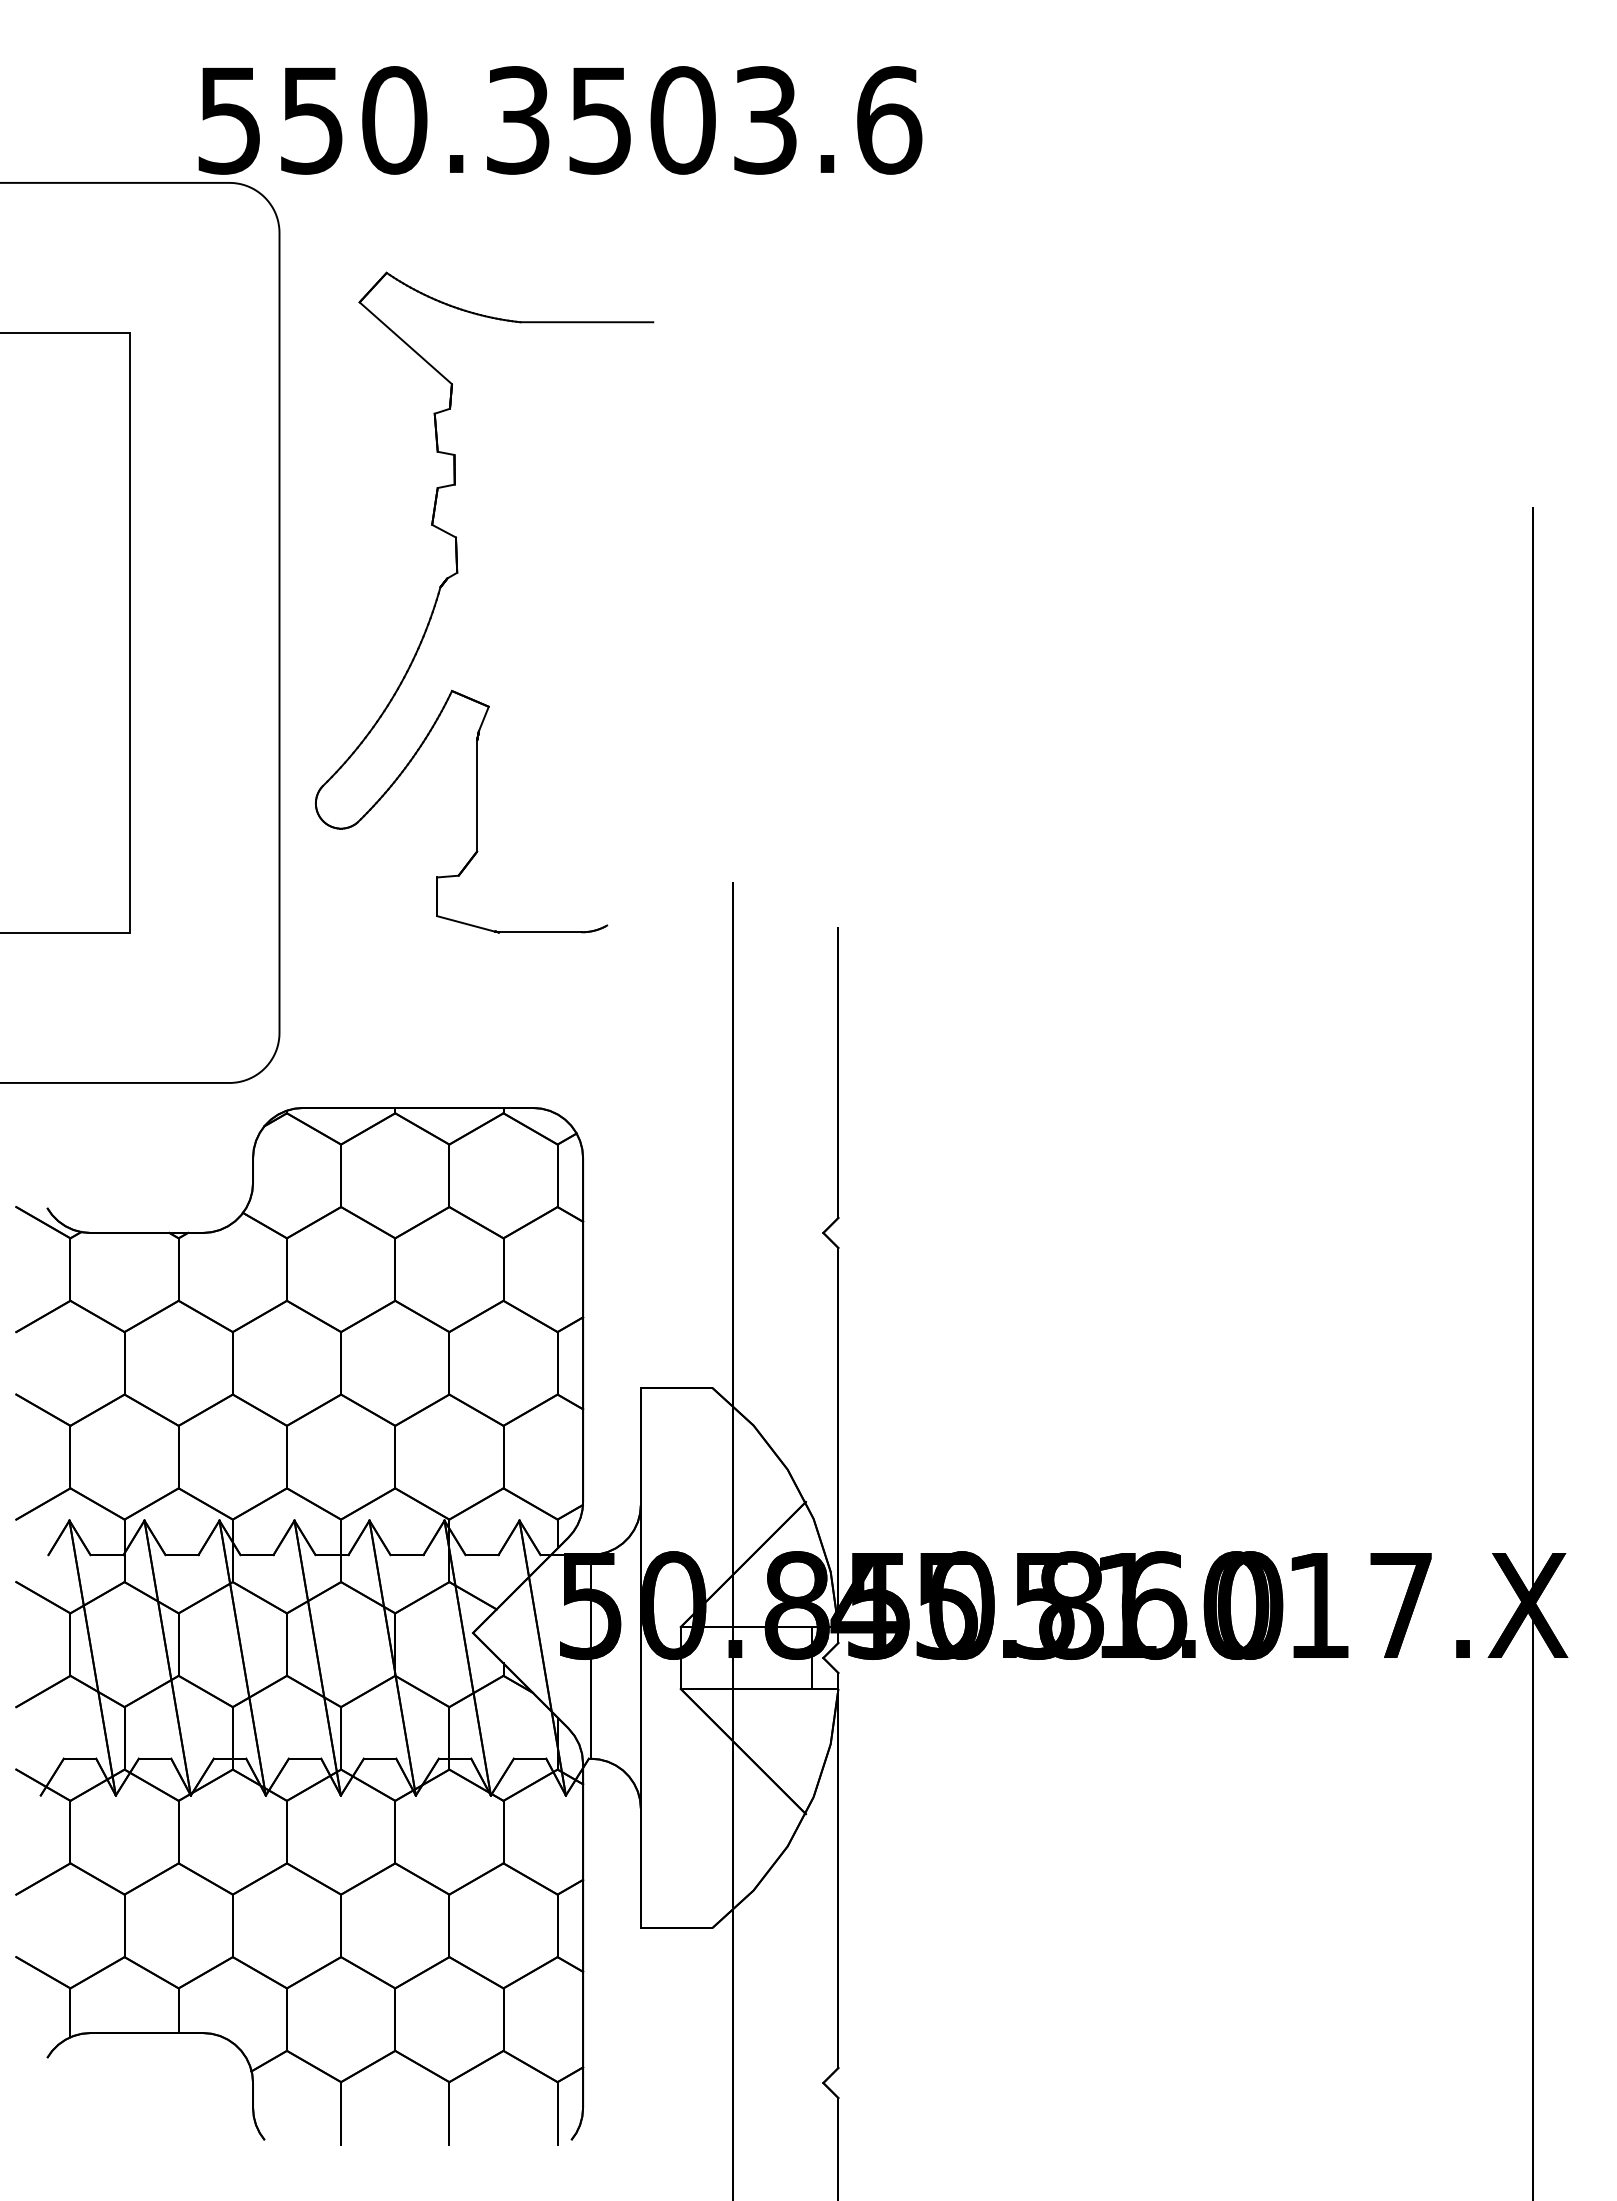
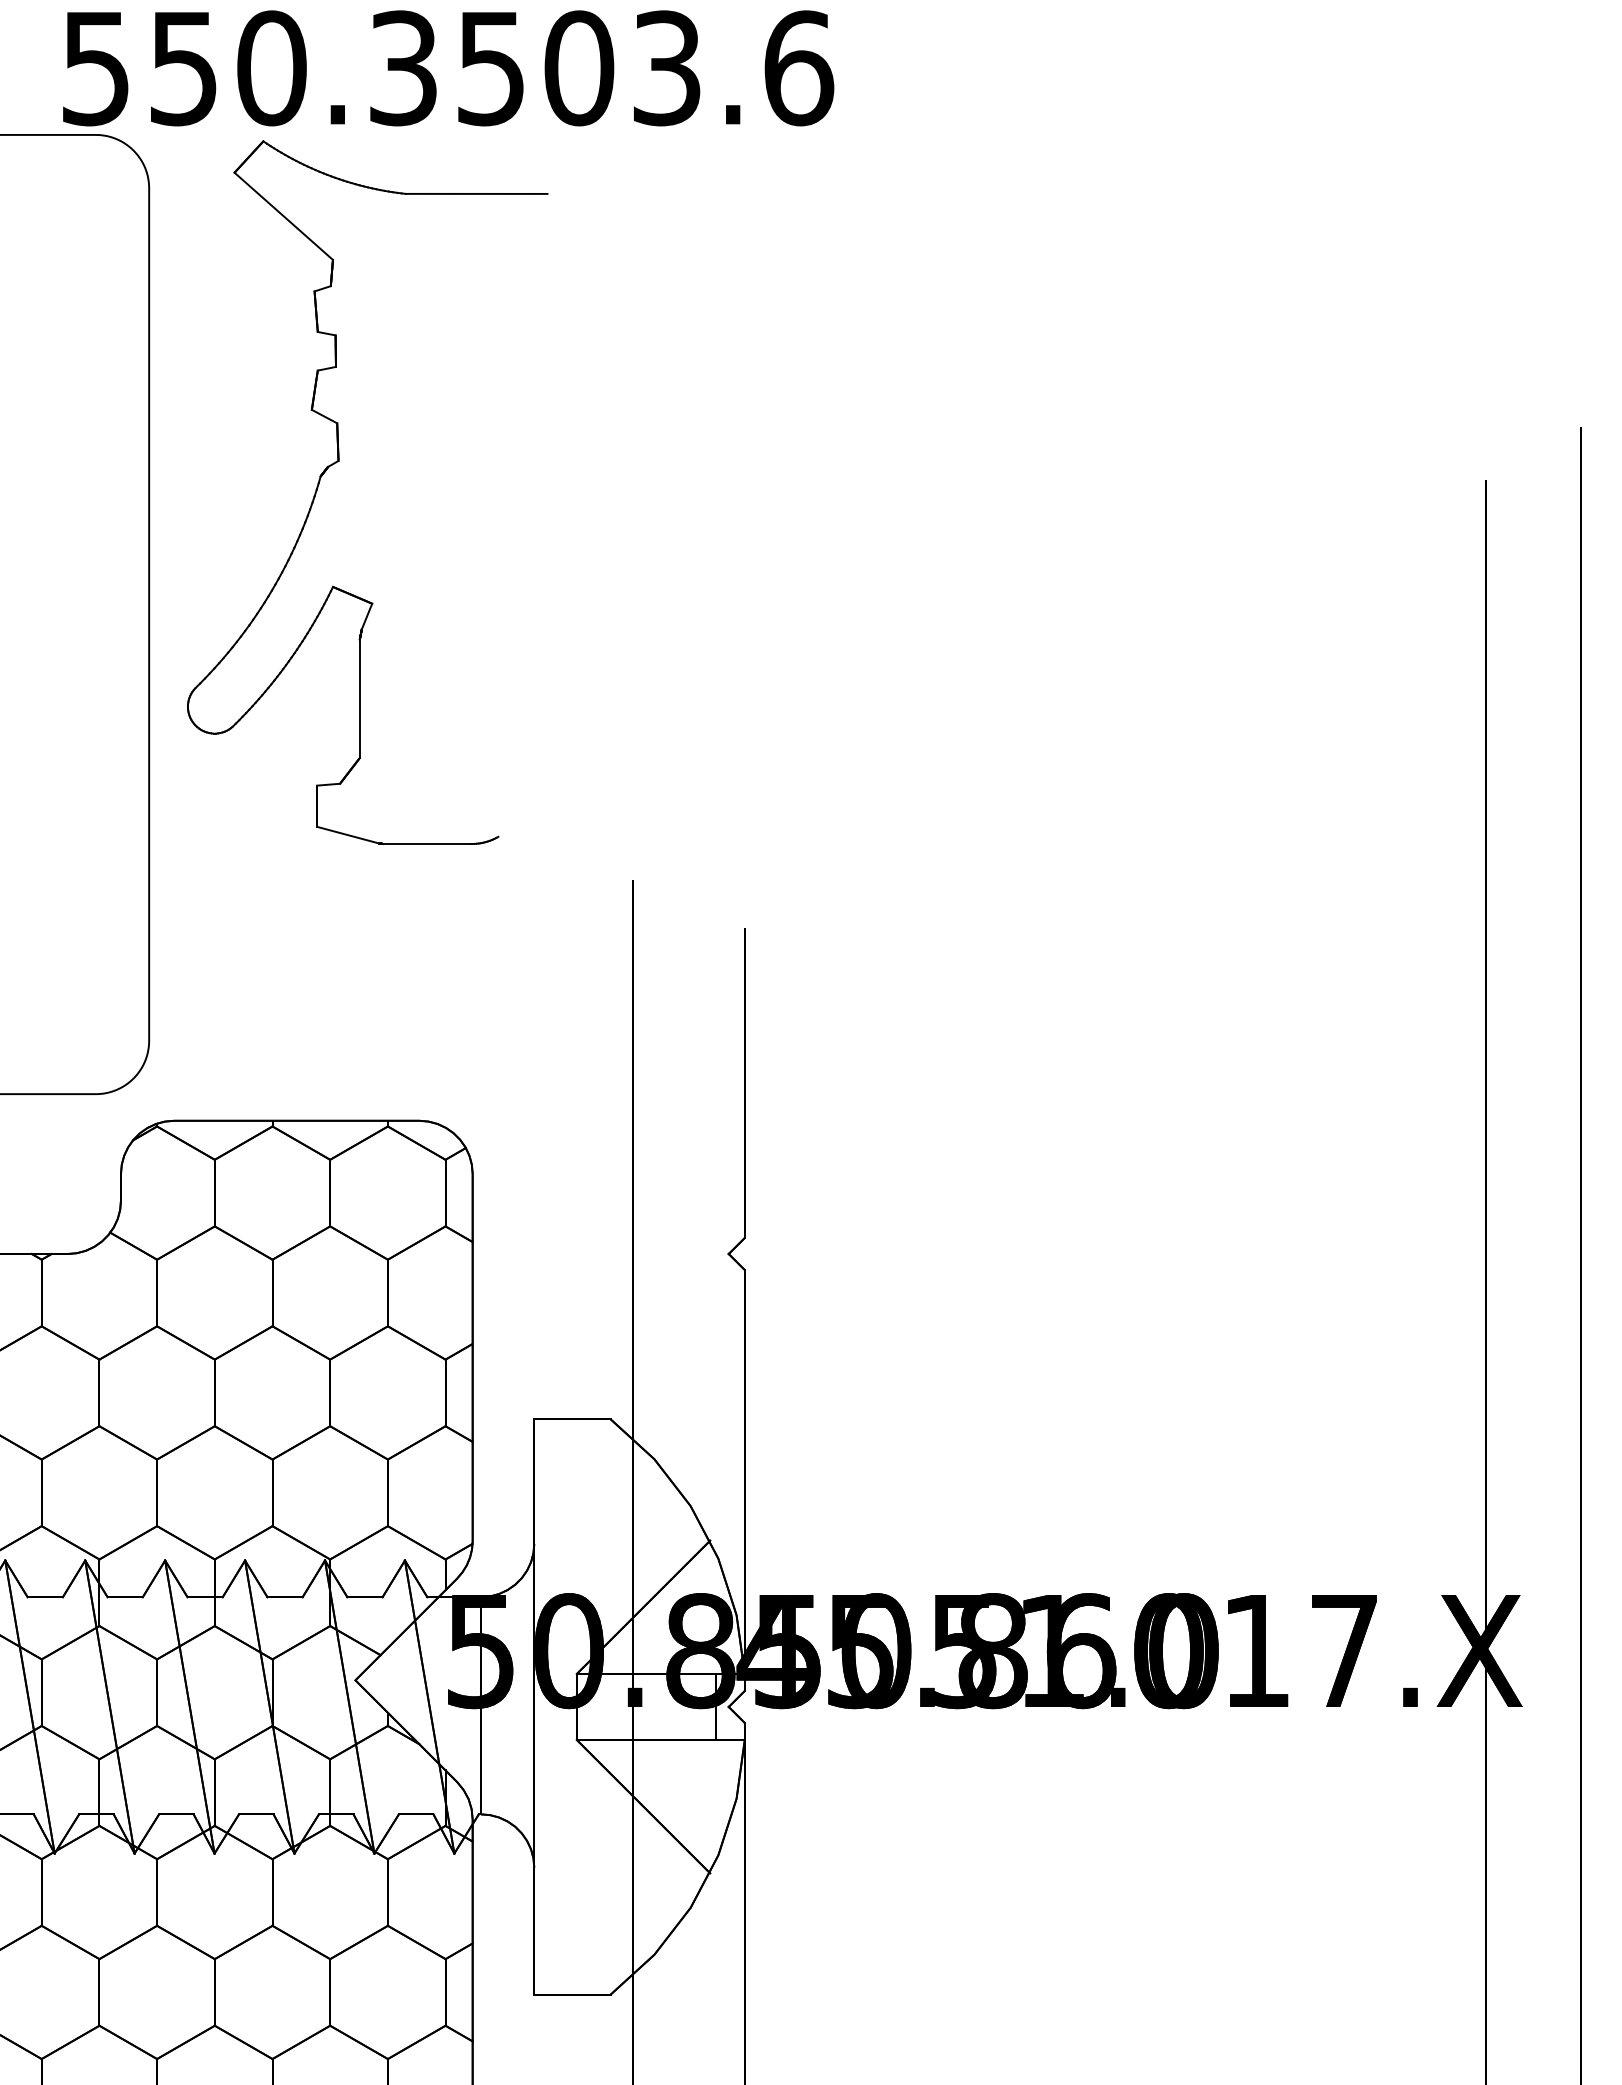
part: (458, 573) -> (339, 461), moved

